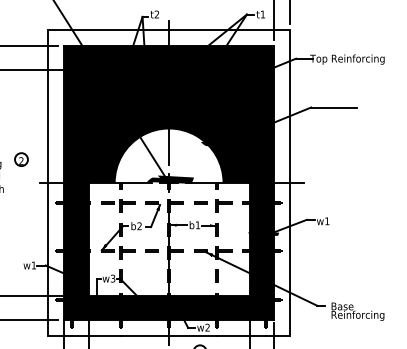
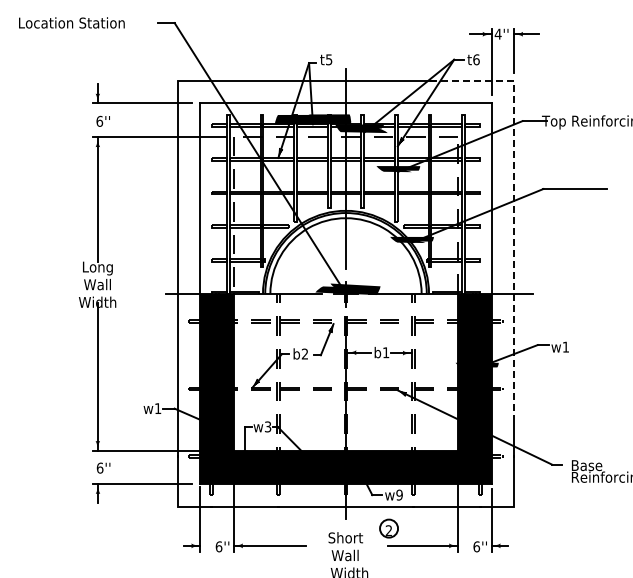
text: (157, 14) -> (329, 59), t2 -> t5
text: (262, 14) -> (476, 59), t1 -> t6
fill: (168, 114) -> (345, 198), removed
line: (290, 120) -> (514, 206), solid -> dashed
part: (21, 159) -> (140, 261), removed
text: (207, 327) -> (399, 494), w2 -> w9

